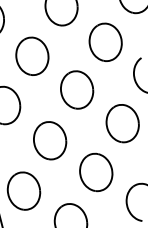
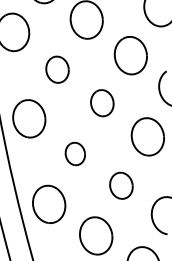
part: (32, 56) -> (57, 69), size x0.7
part: (77, 89) -> (102, 102), size x0.7
part: (50, 140) -> (75, 153), size x0.6
part: (96, 172) -> (121, 185), size x0.7

